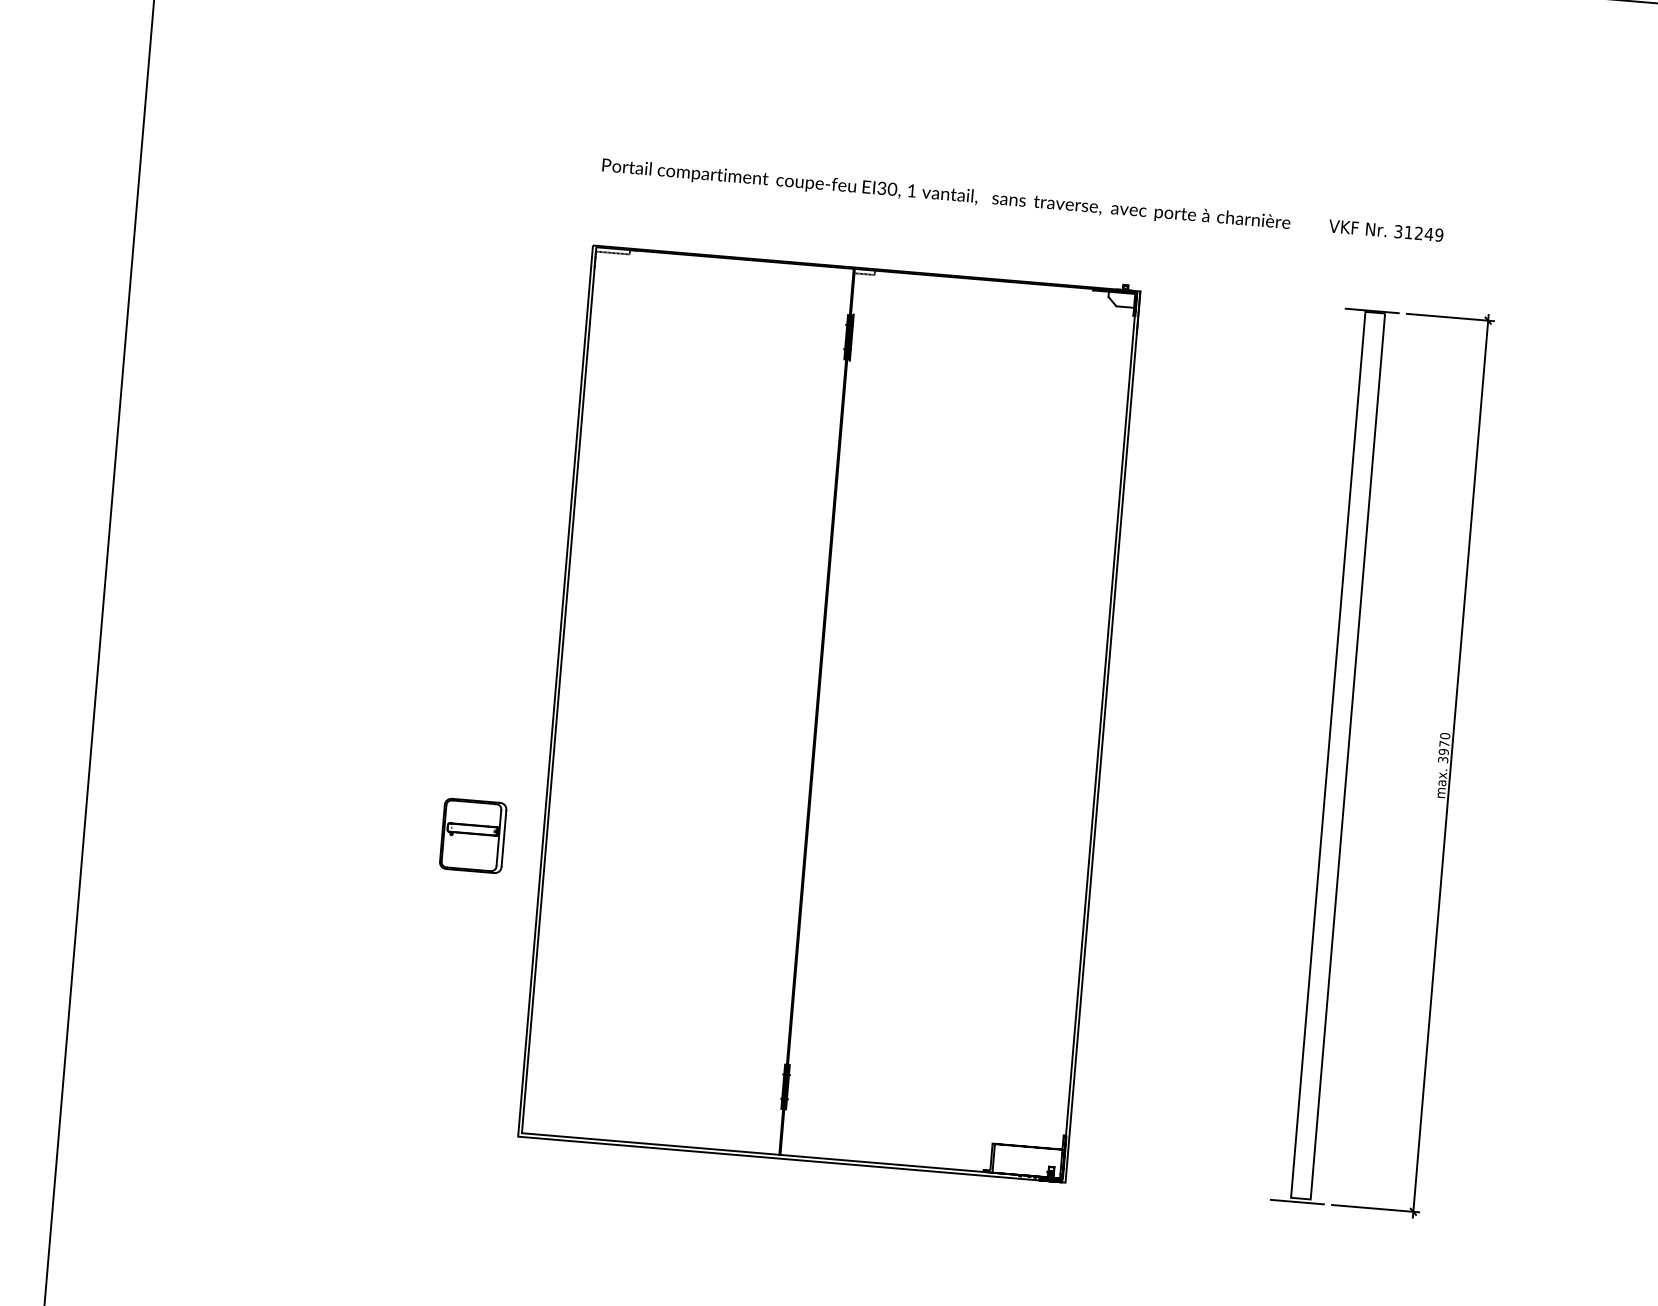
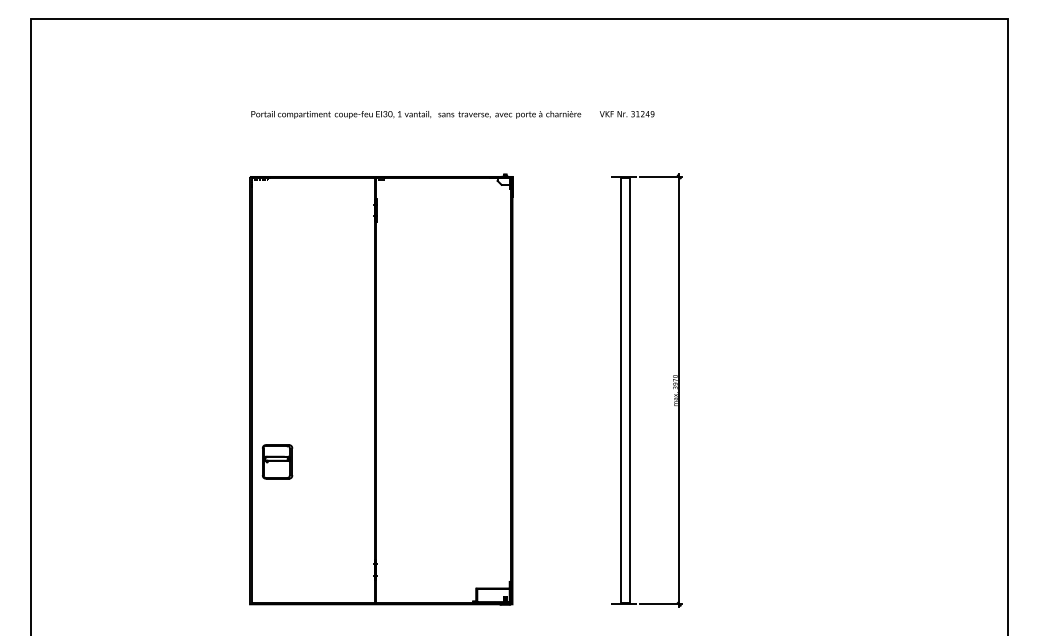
text: (1022, 200) -> (452, 114), moved
part: (473, 835) -> (277, 461), moved

